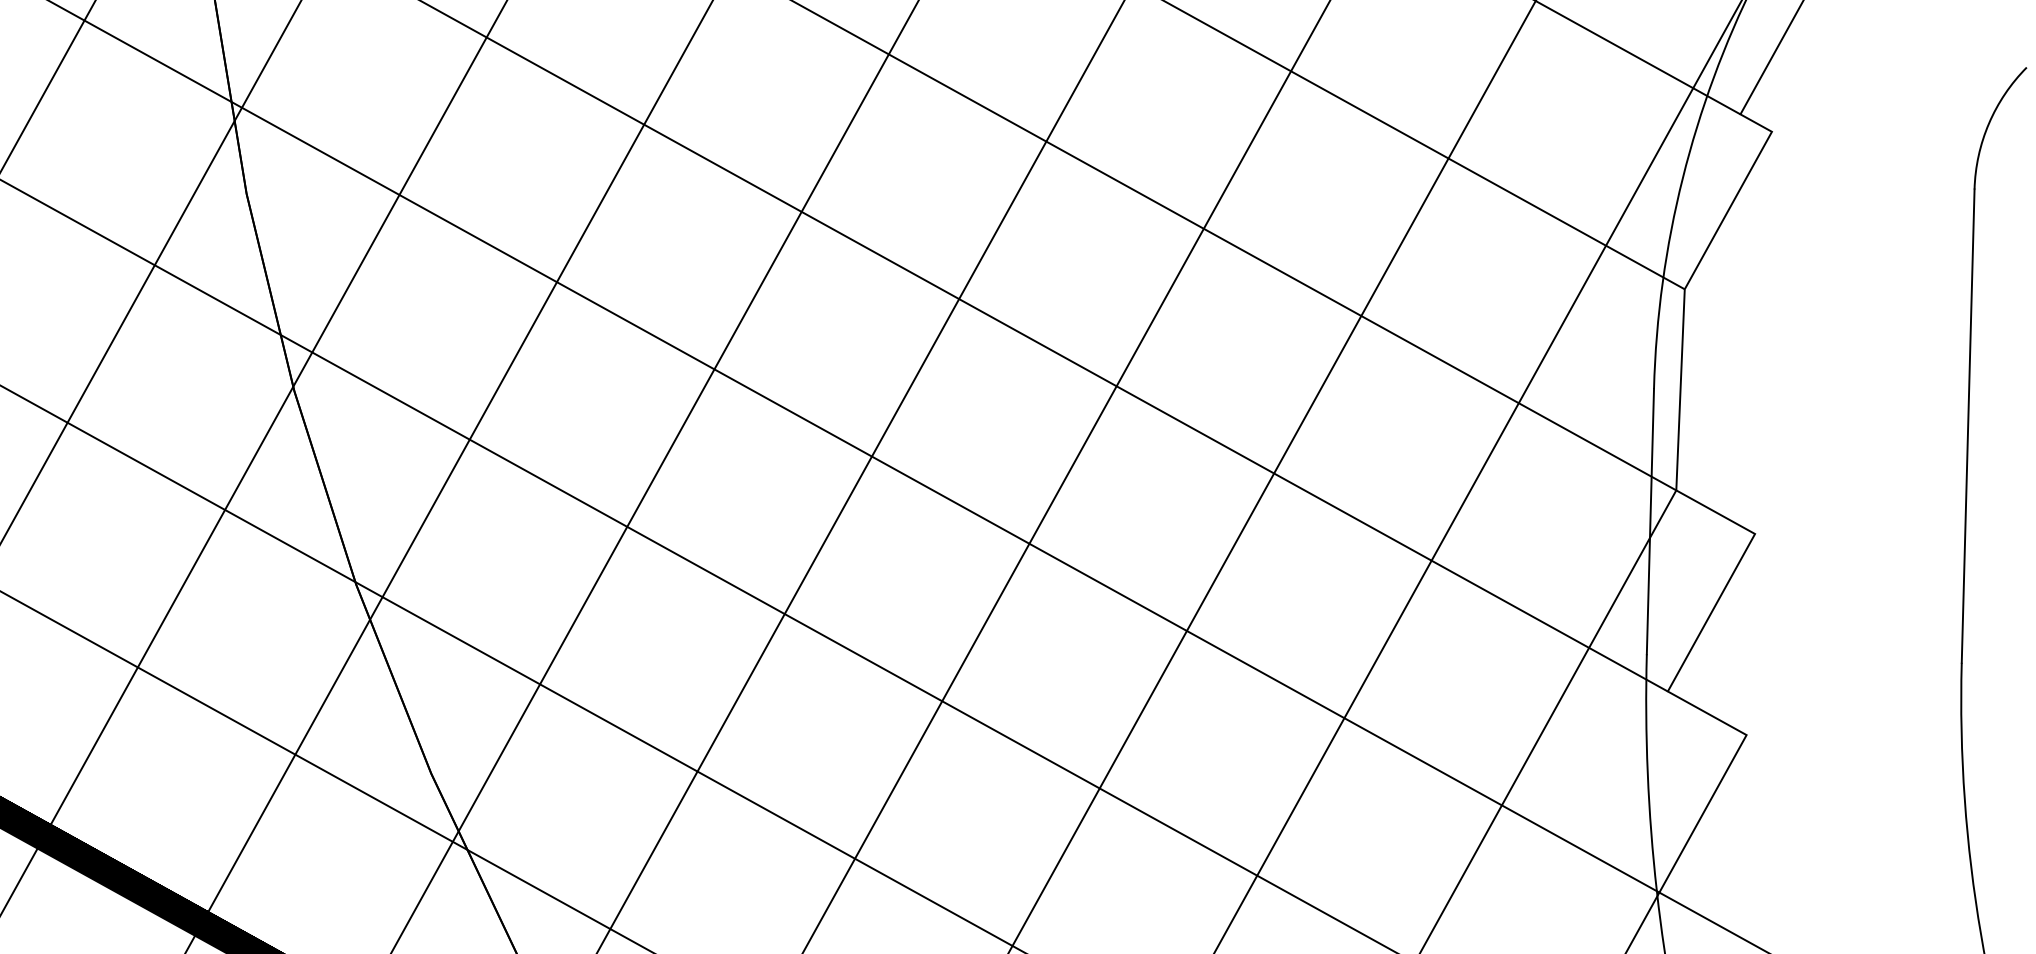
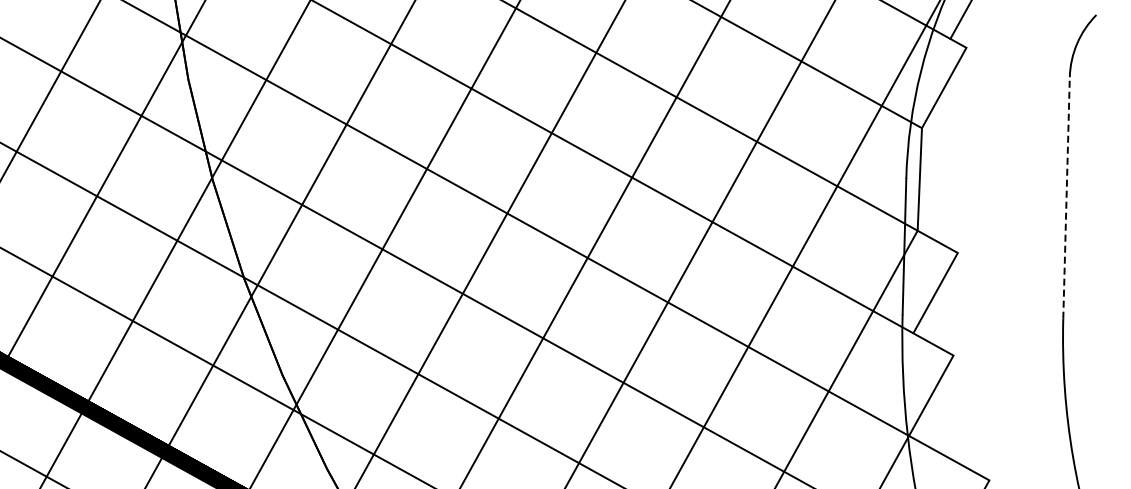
line: (1968, 425) -> (1066, 197), solid -> dashed

